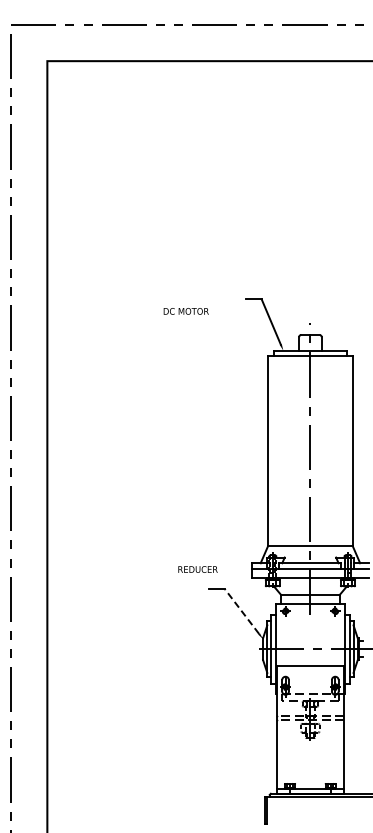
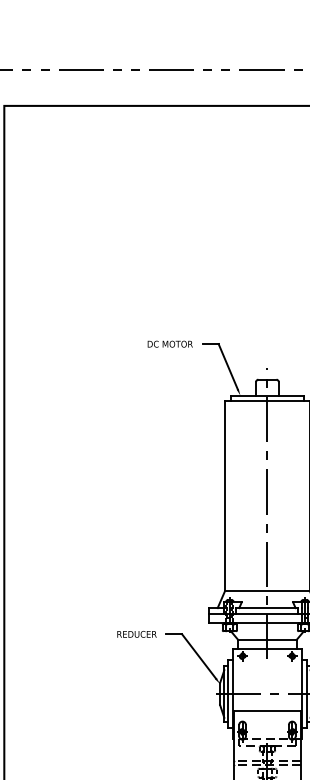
text: (185, 311) -> (169, 344), moved
text: (197, 569) -> (136, 634), moved
line: (242, 611) -> (199, 656), dashed -> solid

